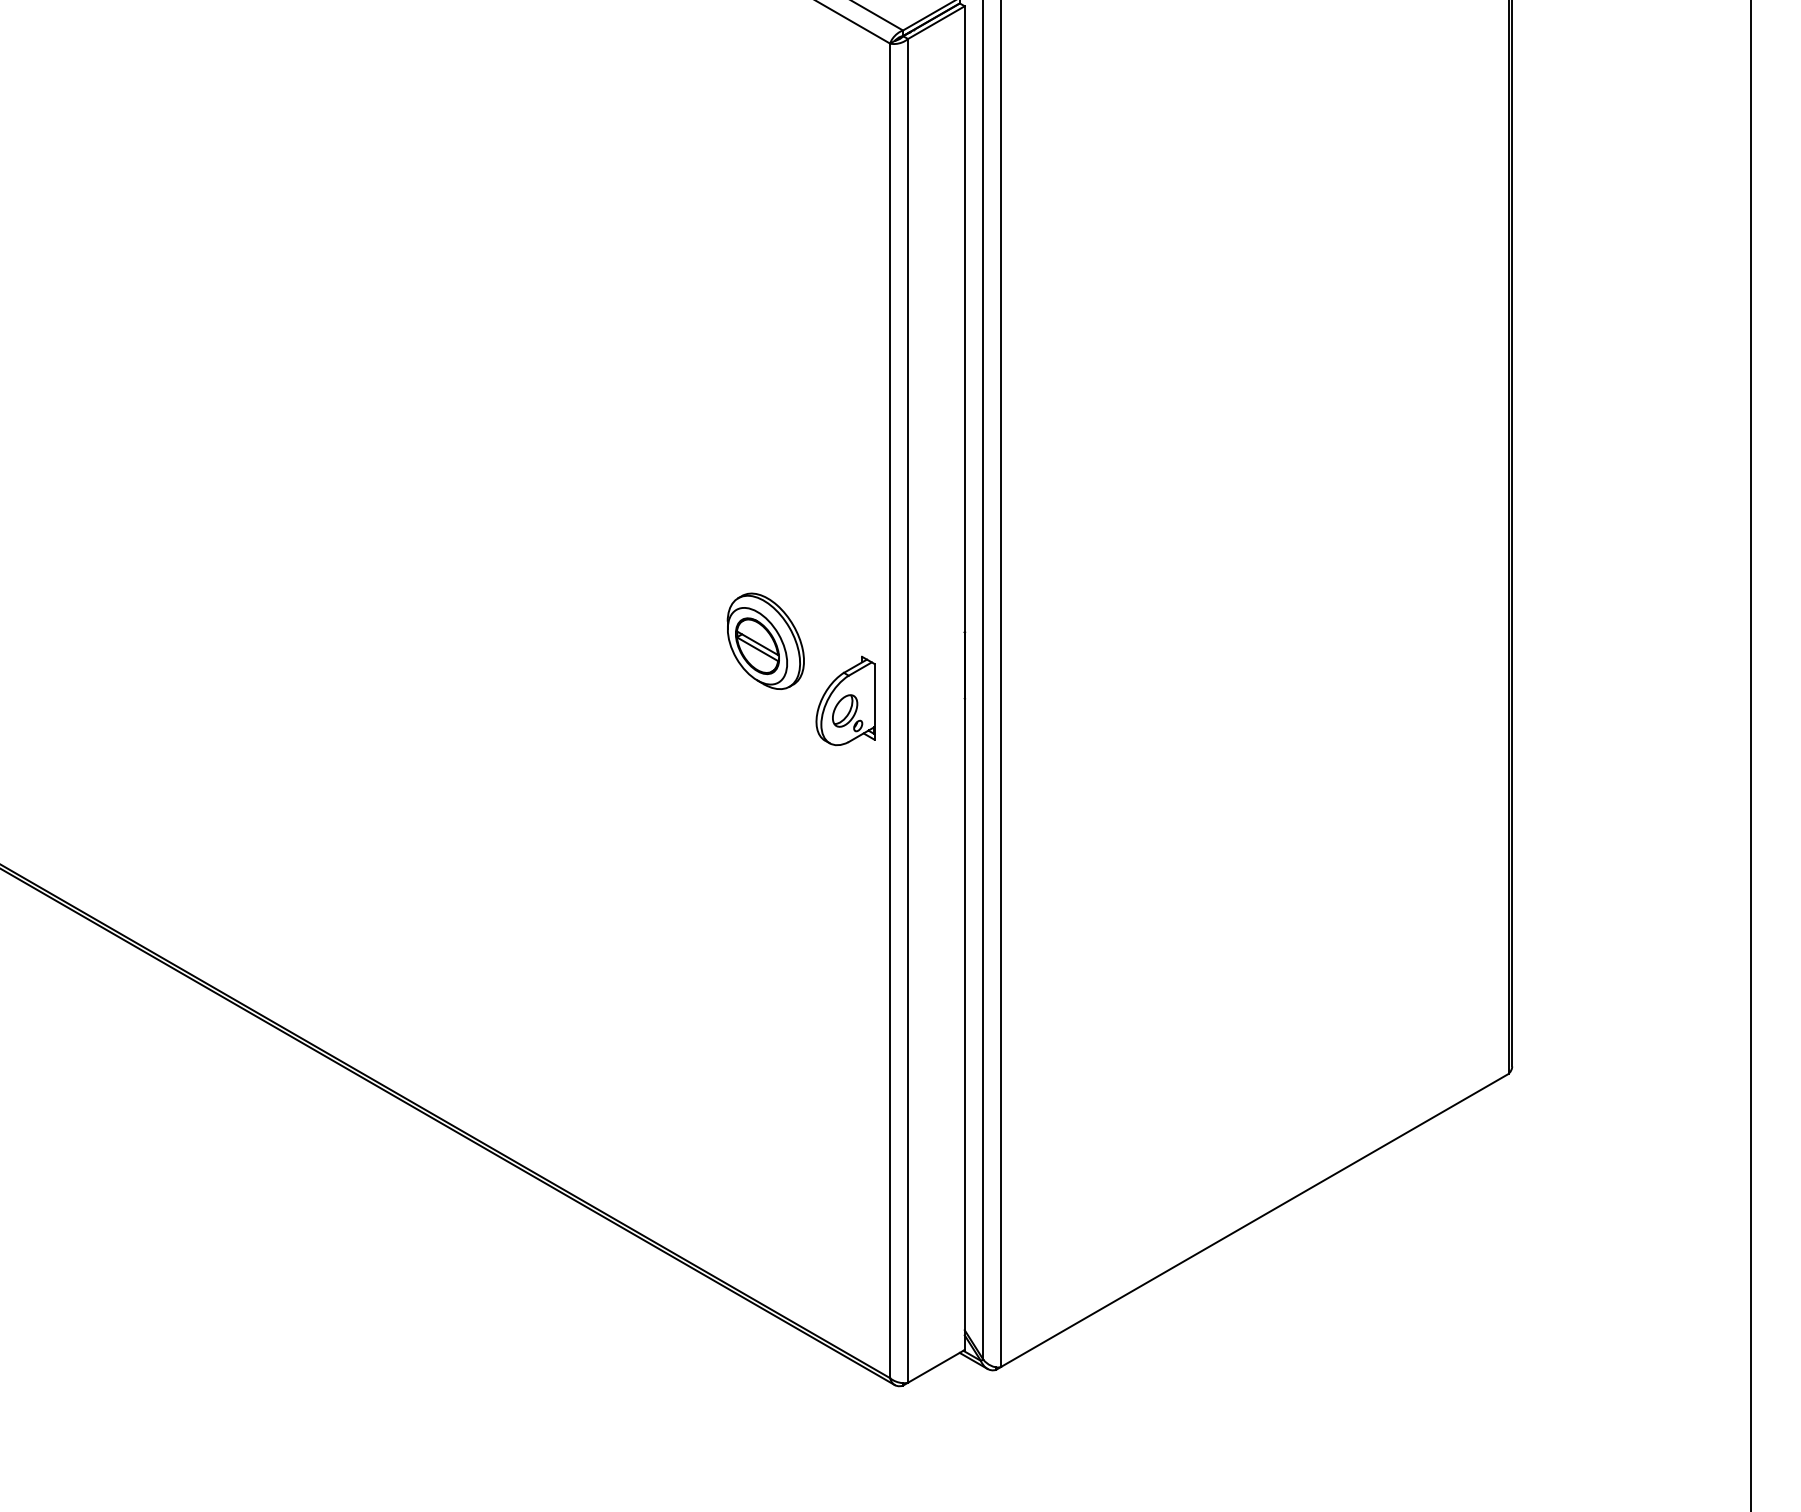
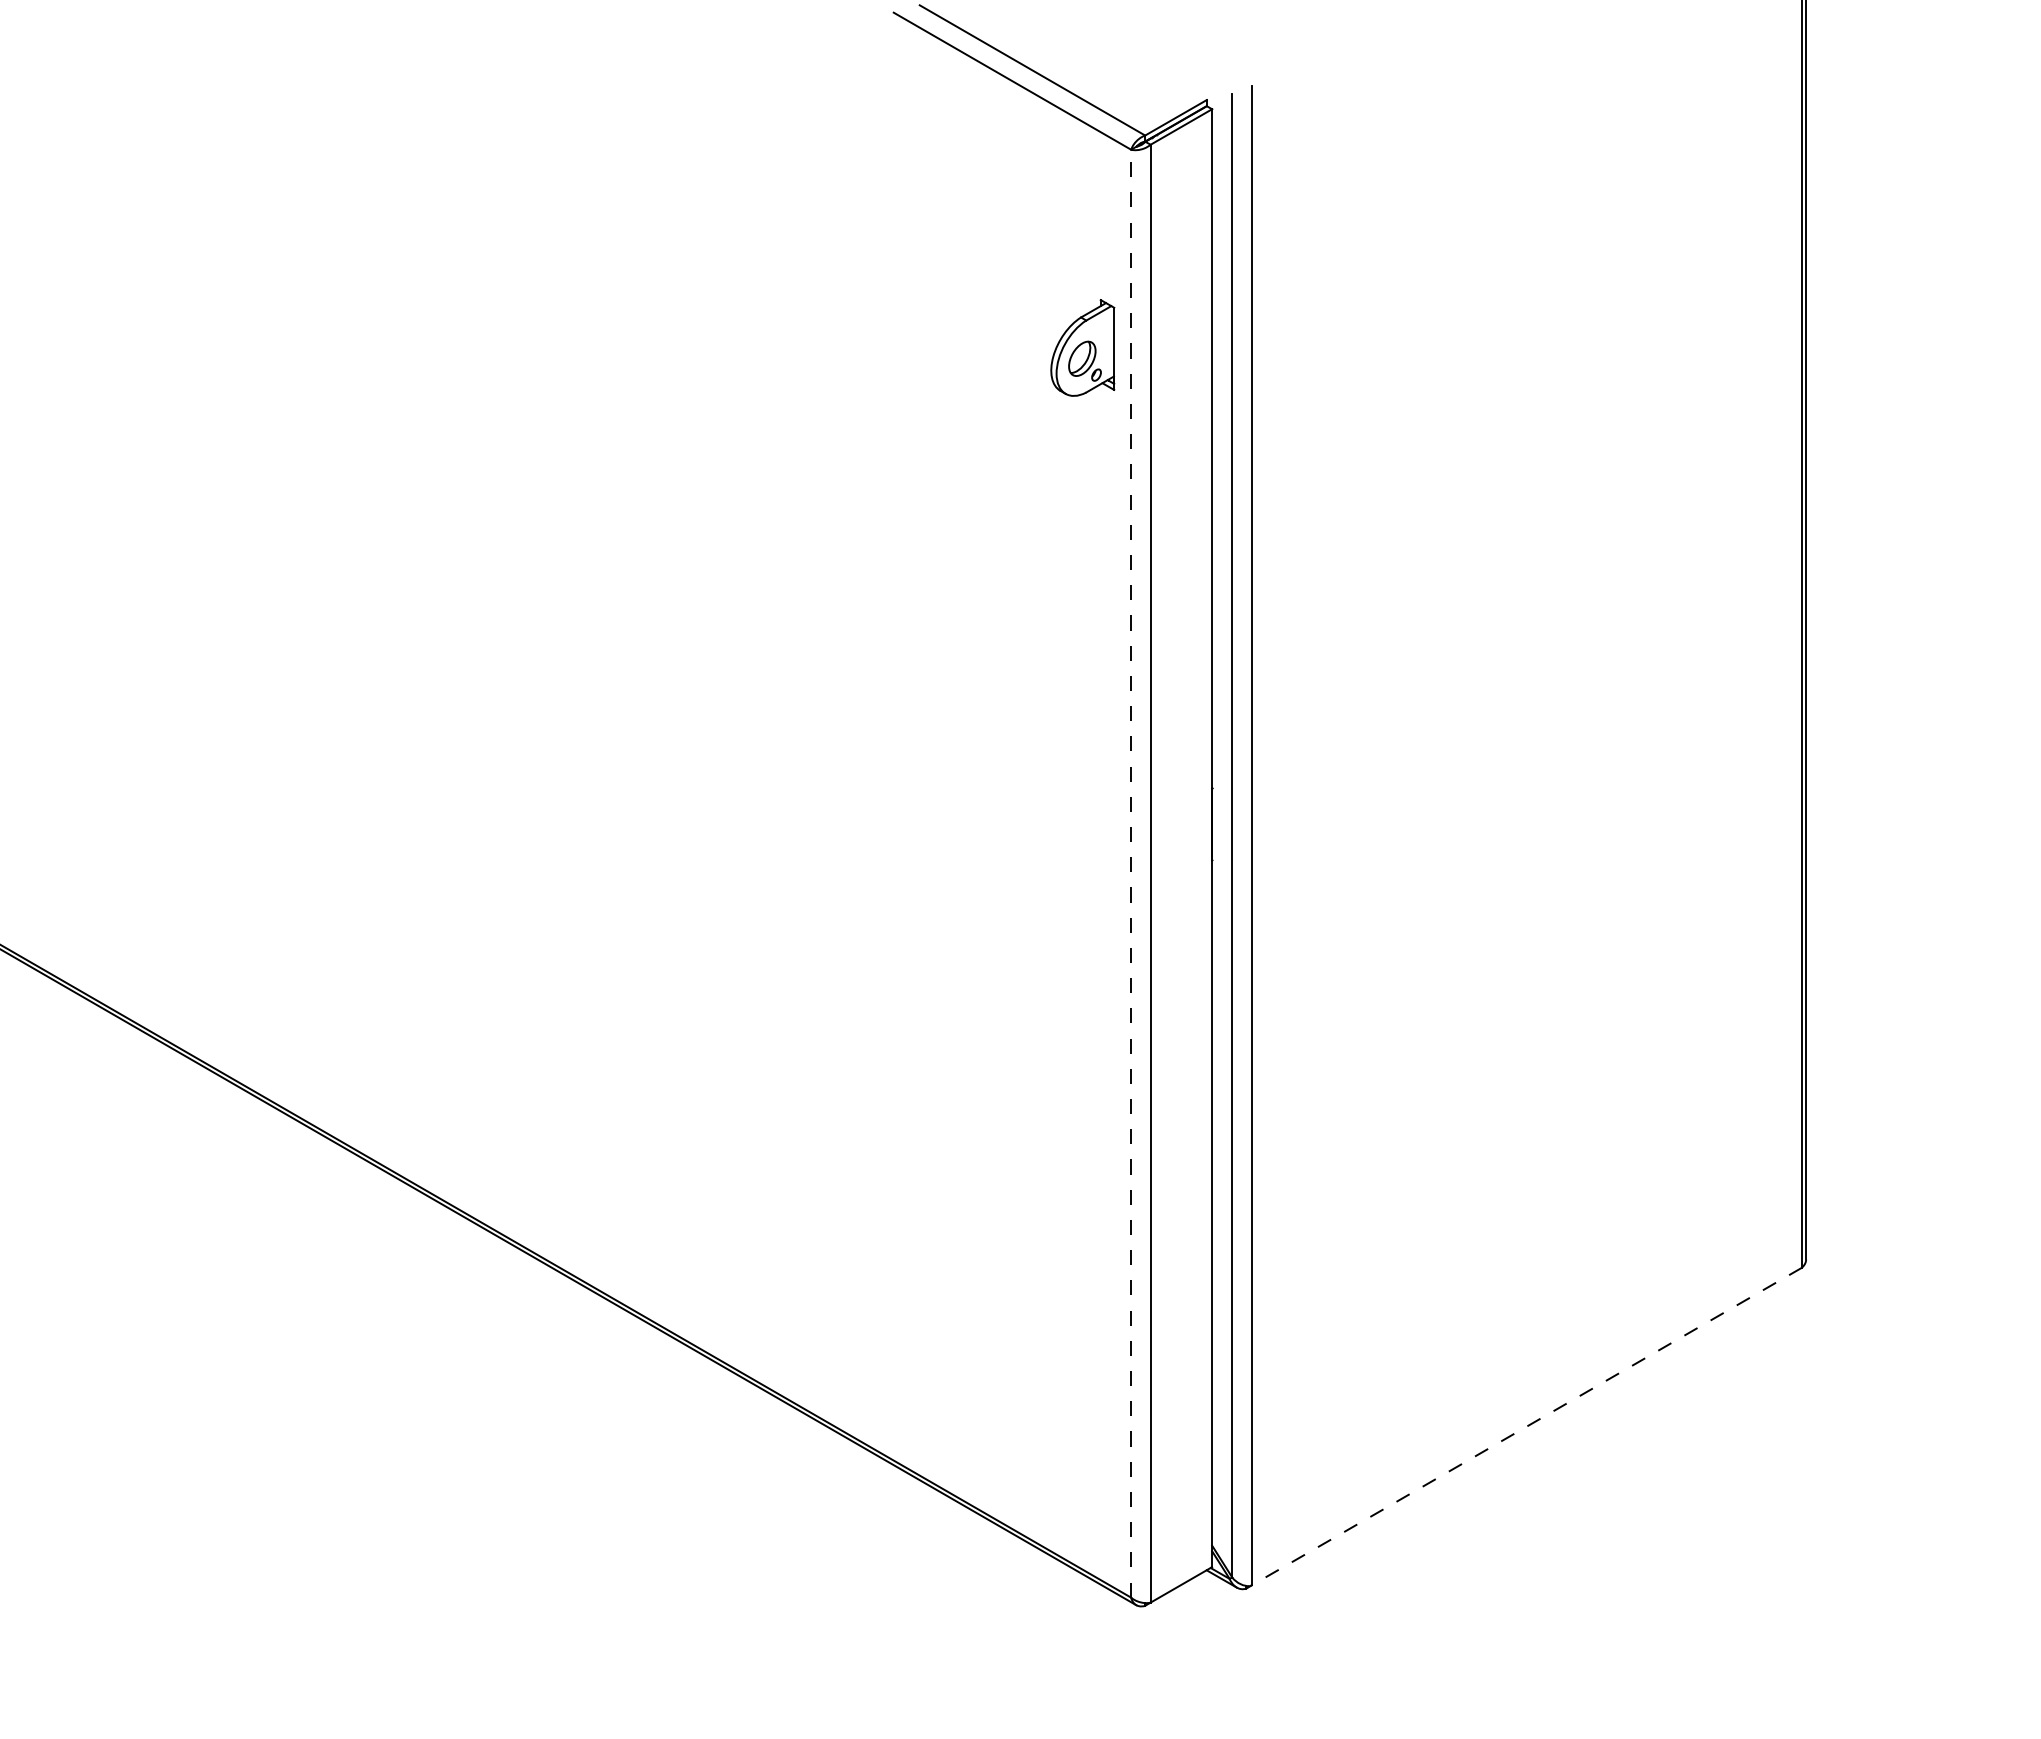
part: (765, 640) -> (996, 797), removed
part: (845, 700) -> (1082, 347), moved
line: (890, 710) -> (1131, 873), solid -> dashed
line: (1254, 1220) -> (1526, 1426), solid -> dashed

